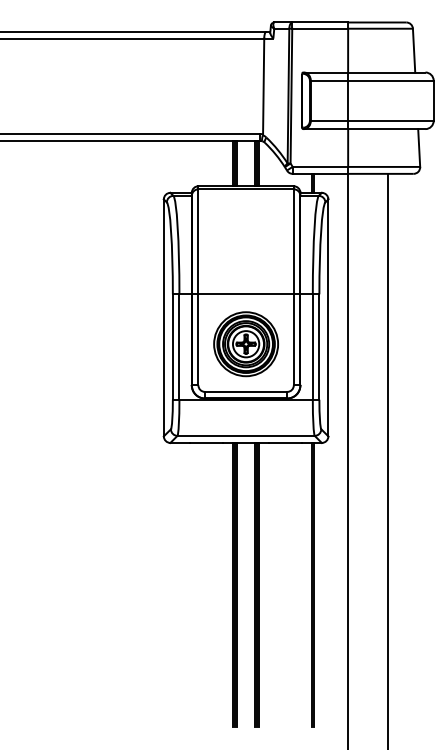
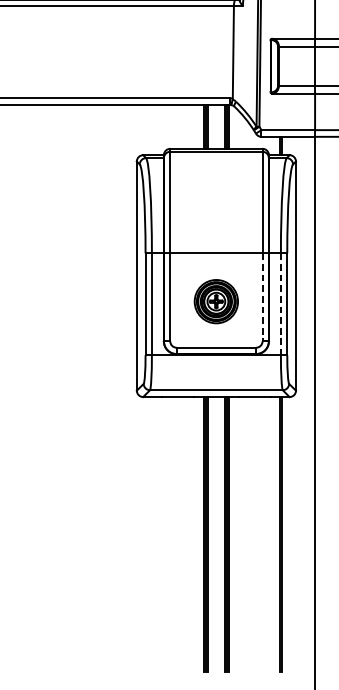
line: (293, 339) -> (262, 297), solid -> dashed
part: (245, 344) -> (215, 301), size x0.7
line: (312, 347) -> (280, 304), solid -> dashed

